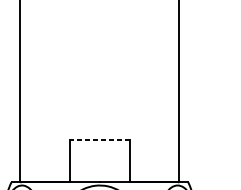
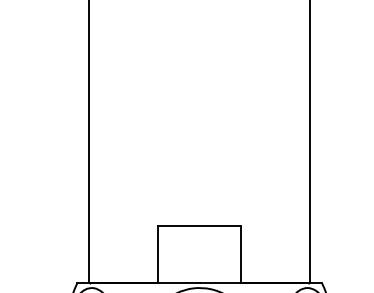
line: (99, 140) -> (199, 225), dashed -> solid

